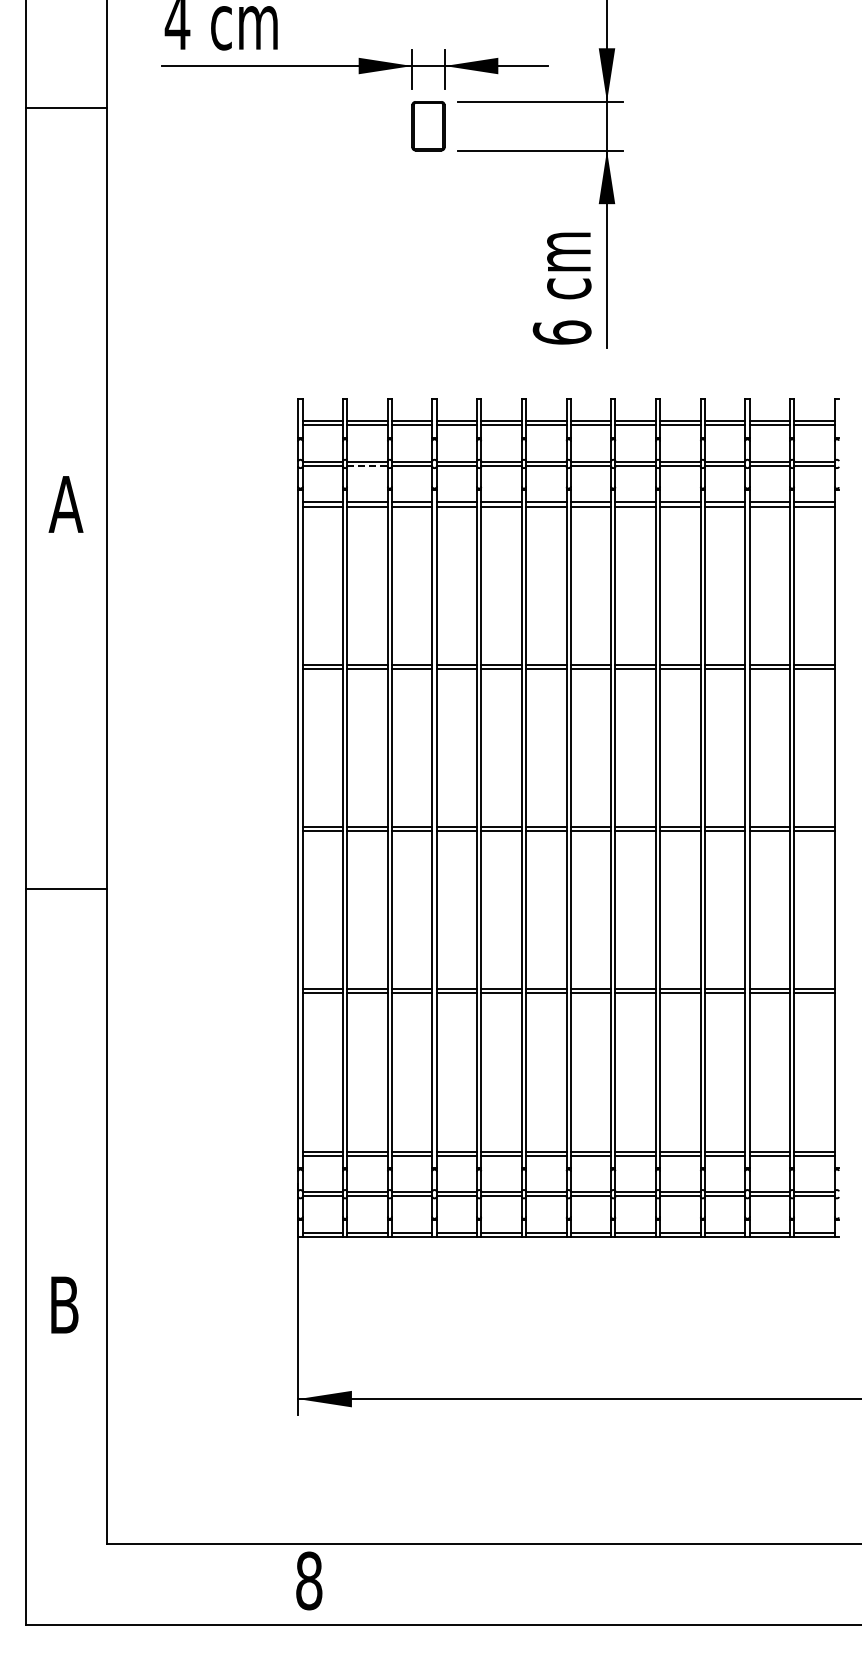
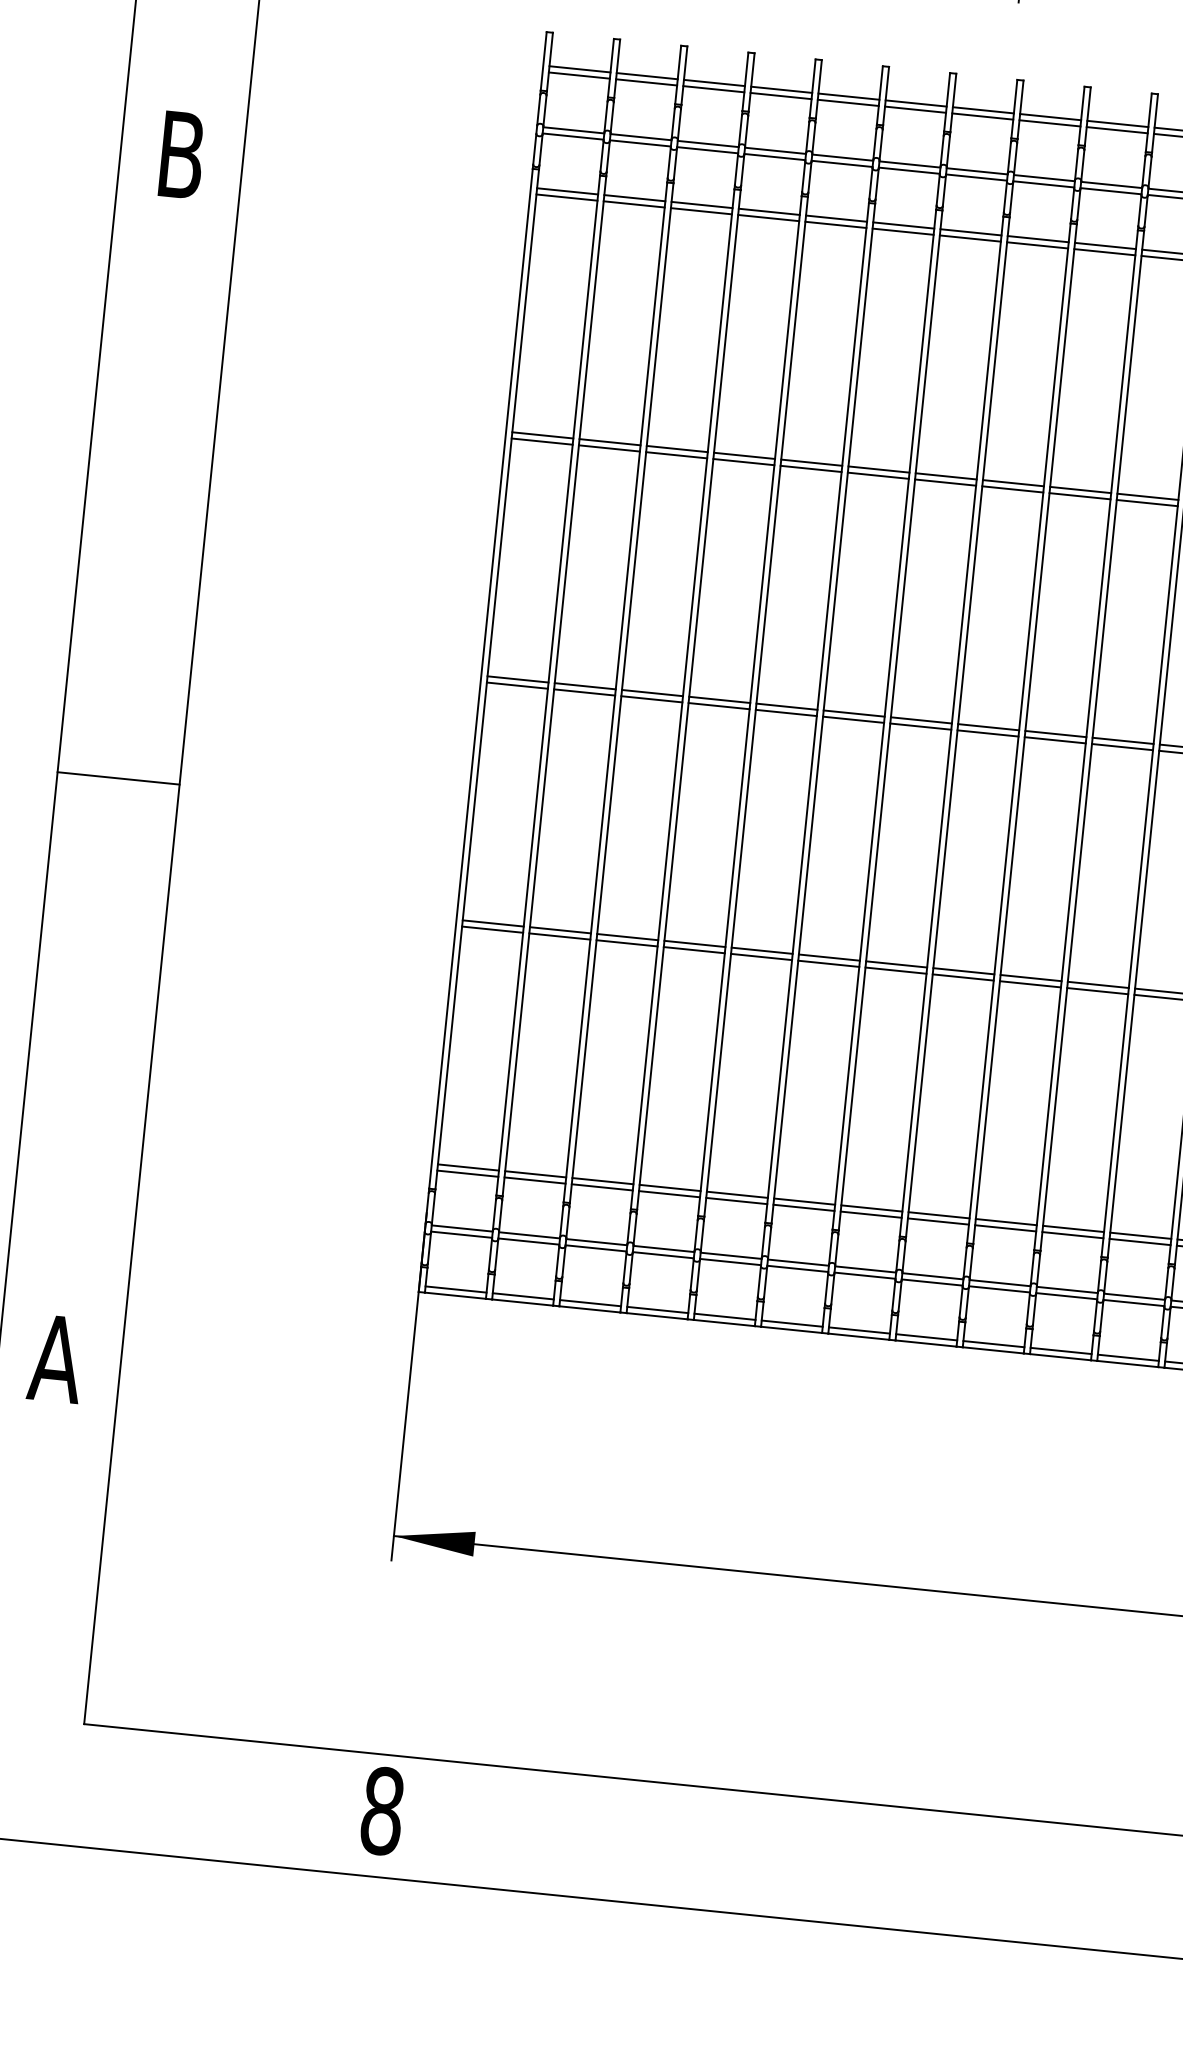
line: (367, 466) -> (640, 144), dashed -> solid
text: (65, 504) -> (180, 155), A -> B
line: (66, 888) -> (118, 777), moved
text: (63, 1304) -> (55, 1357), B -> A

